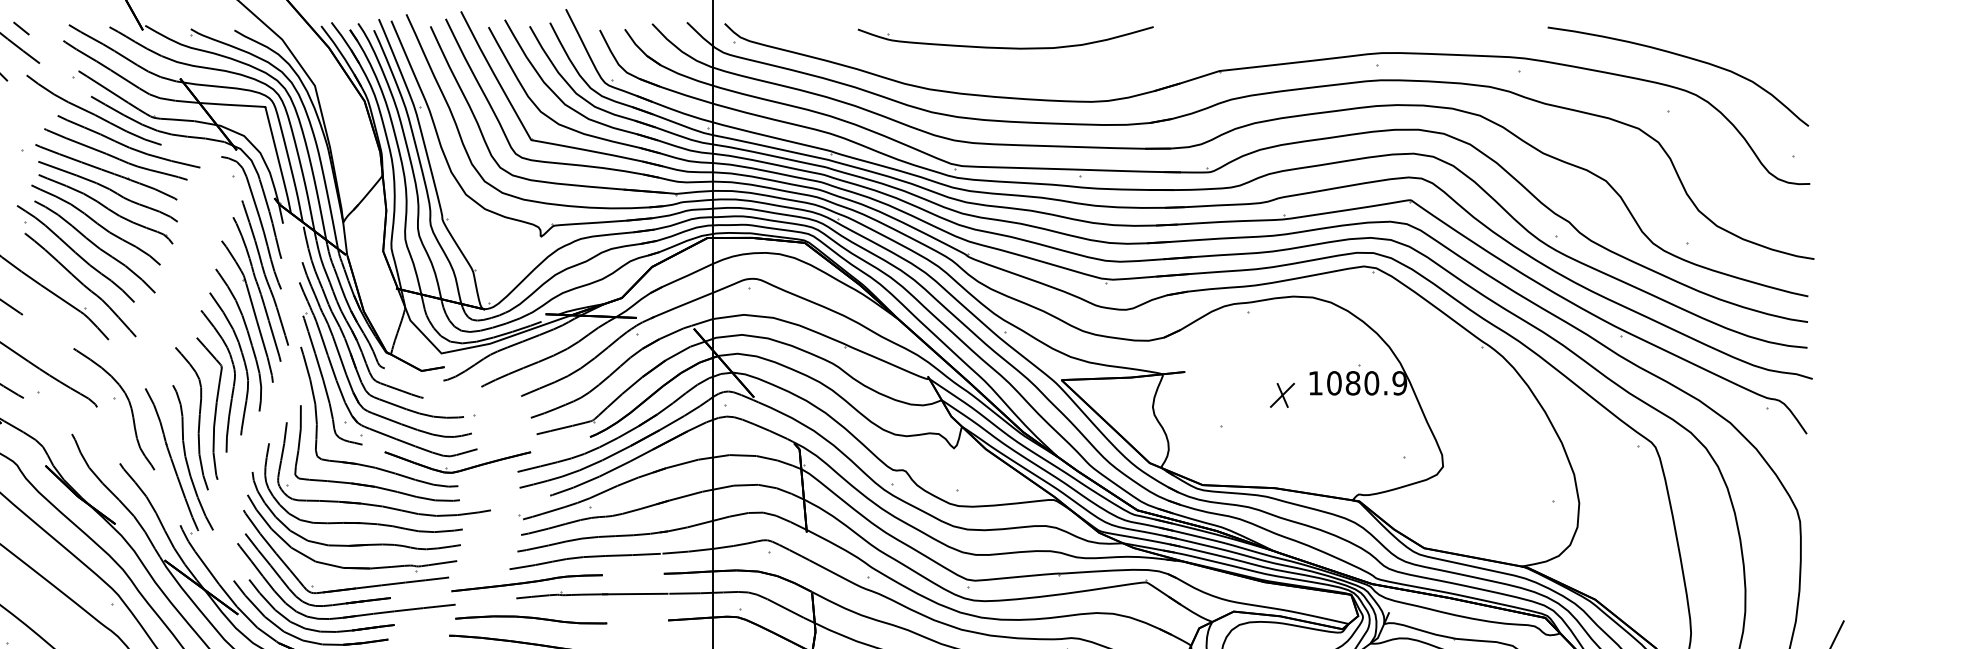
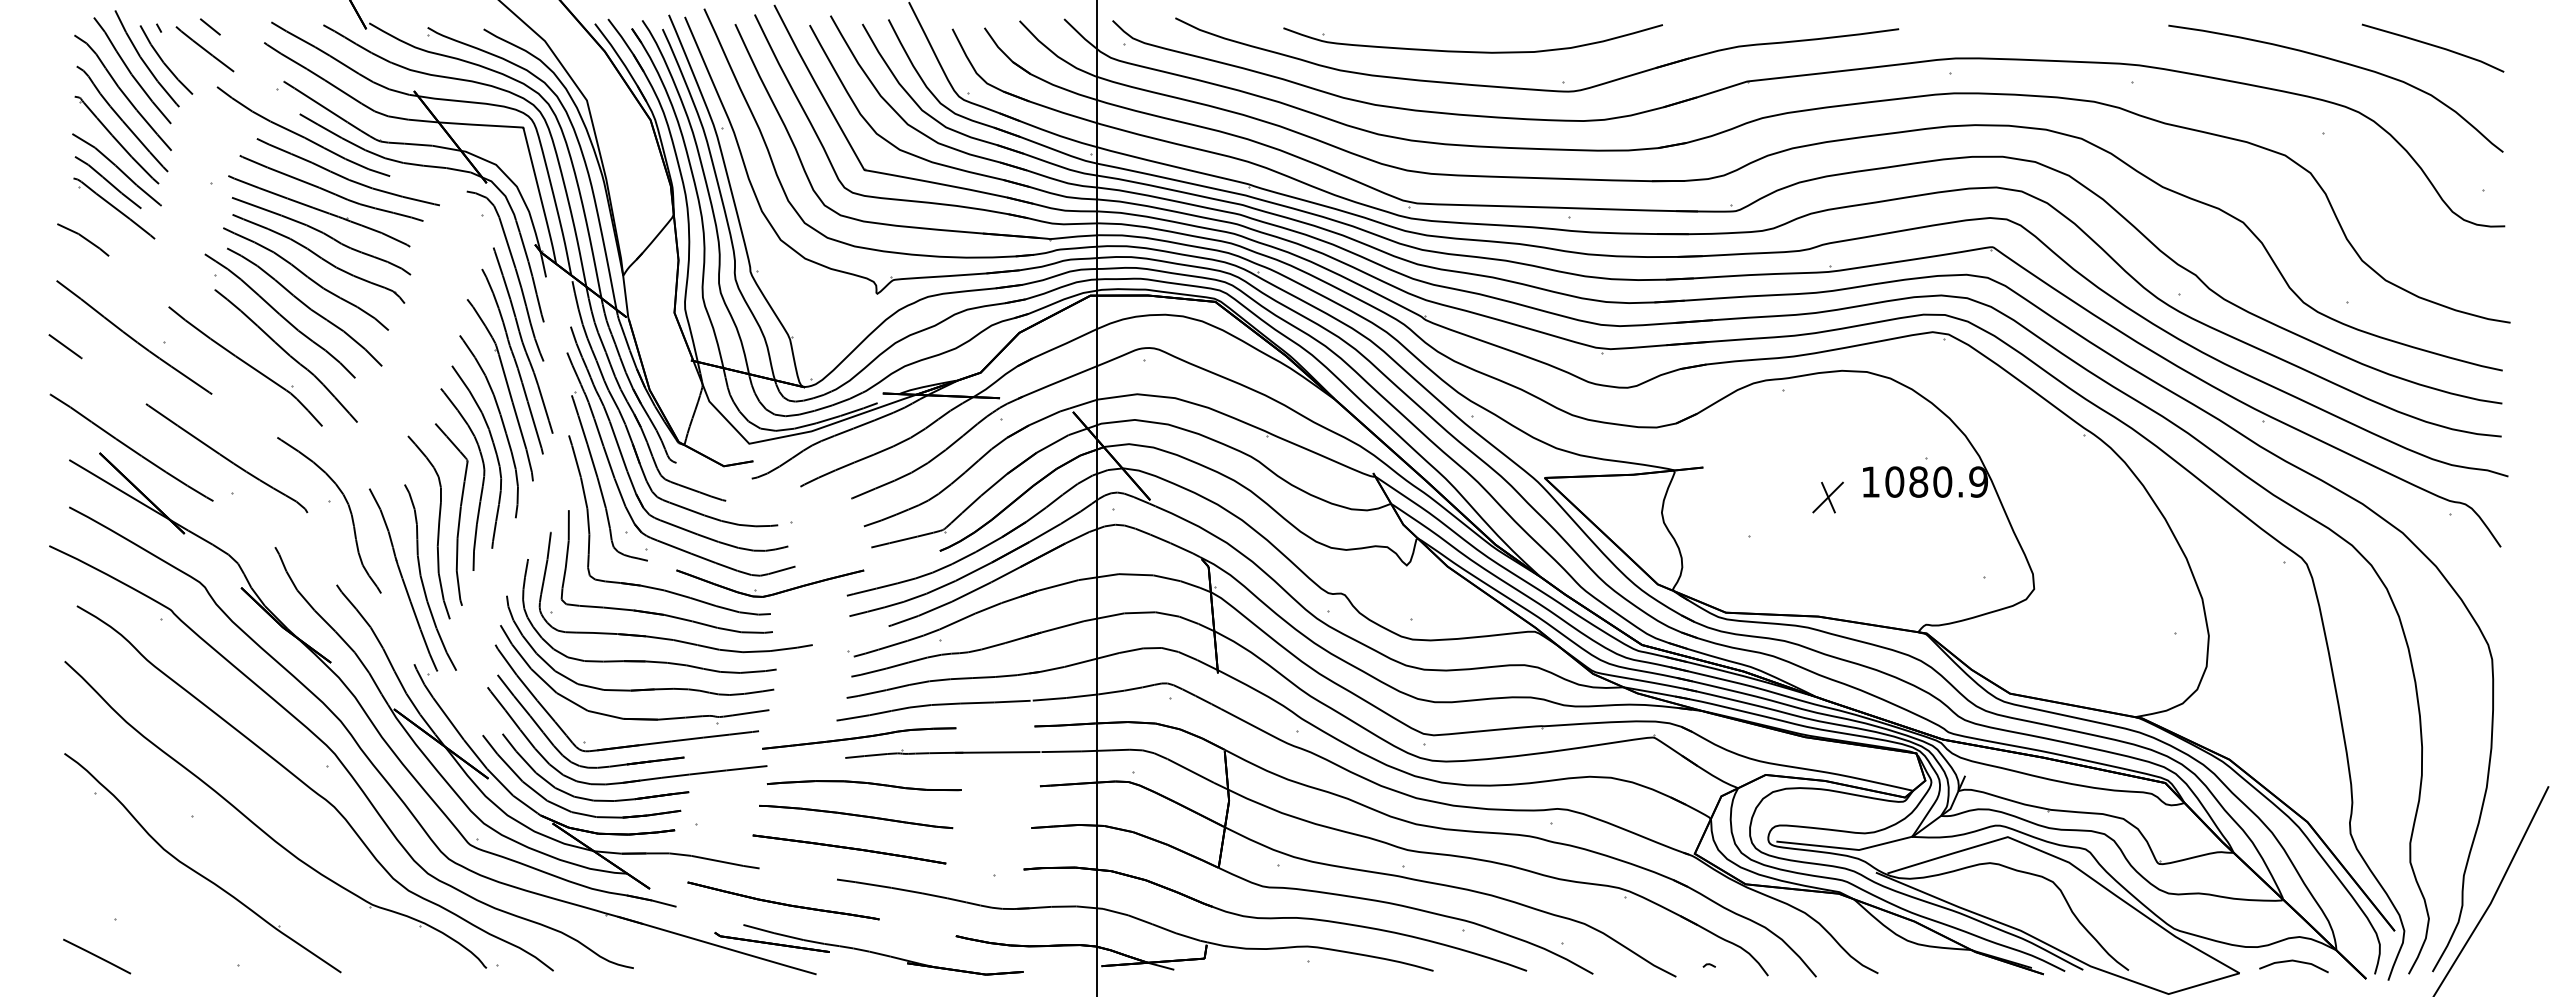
line: (1753, 43) -> (2432, 46), added
part: (1054, 76) -> (1535, 88), added

